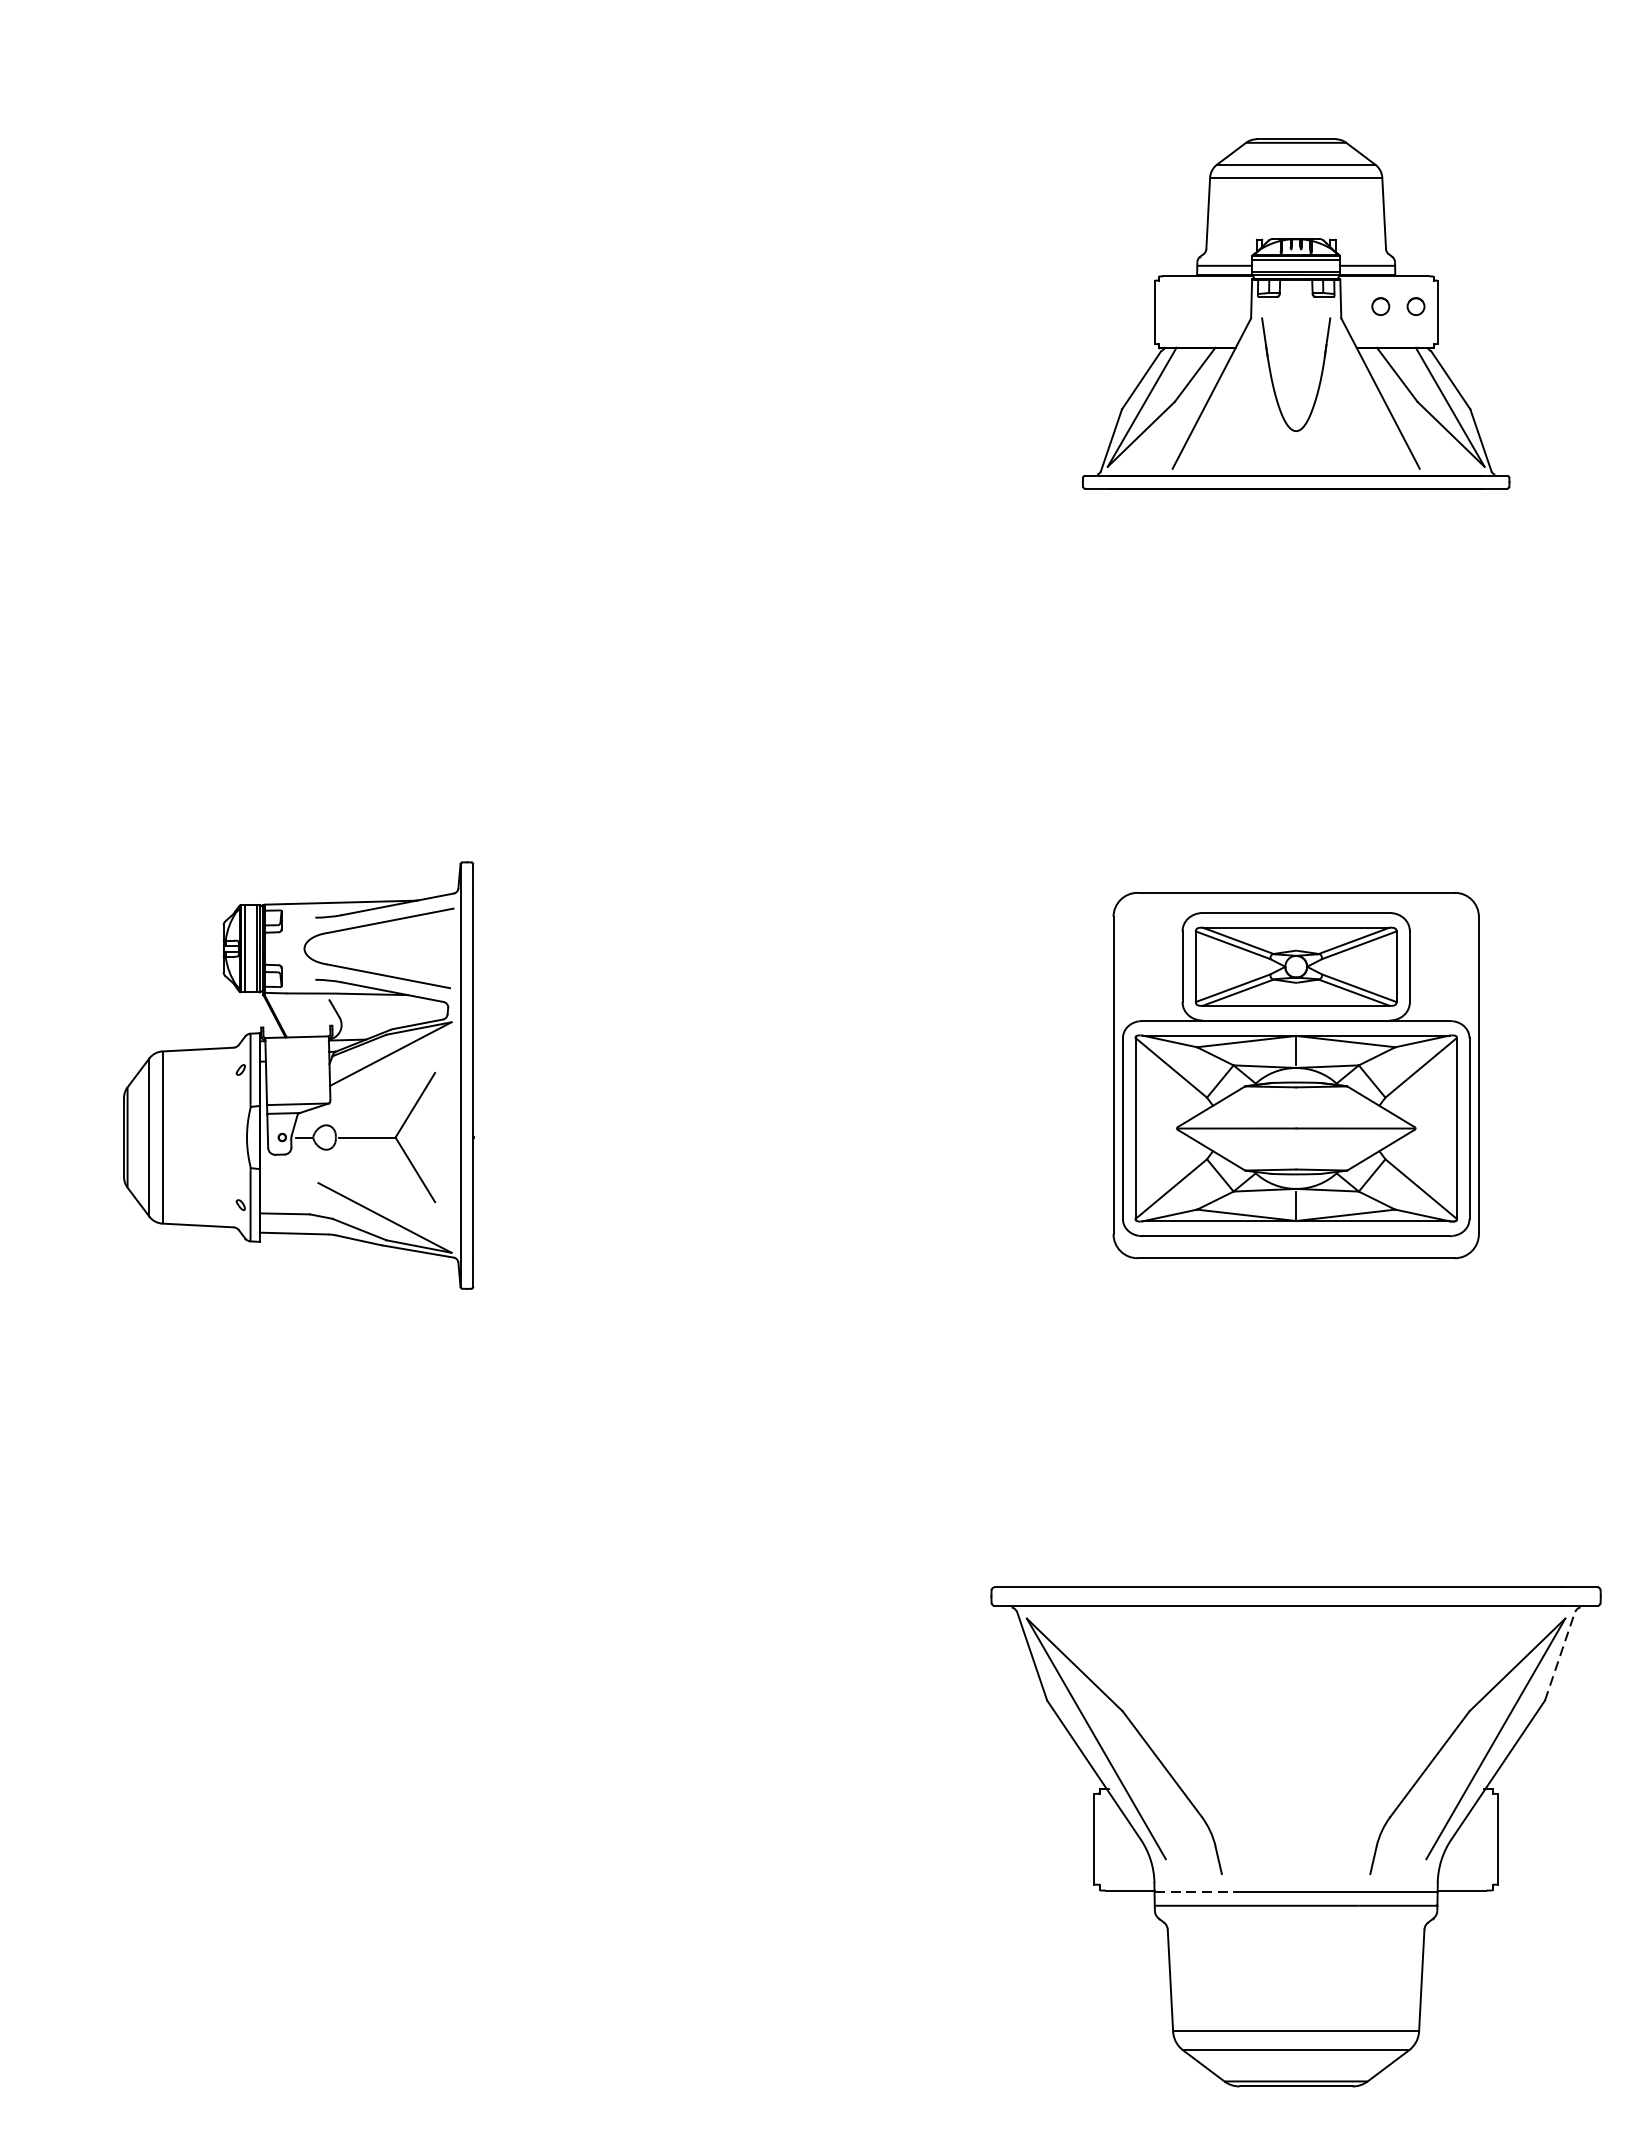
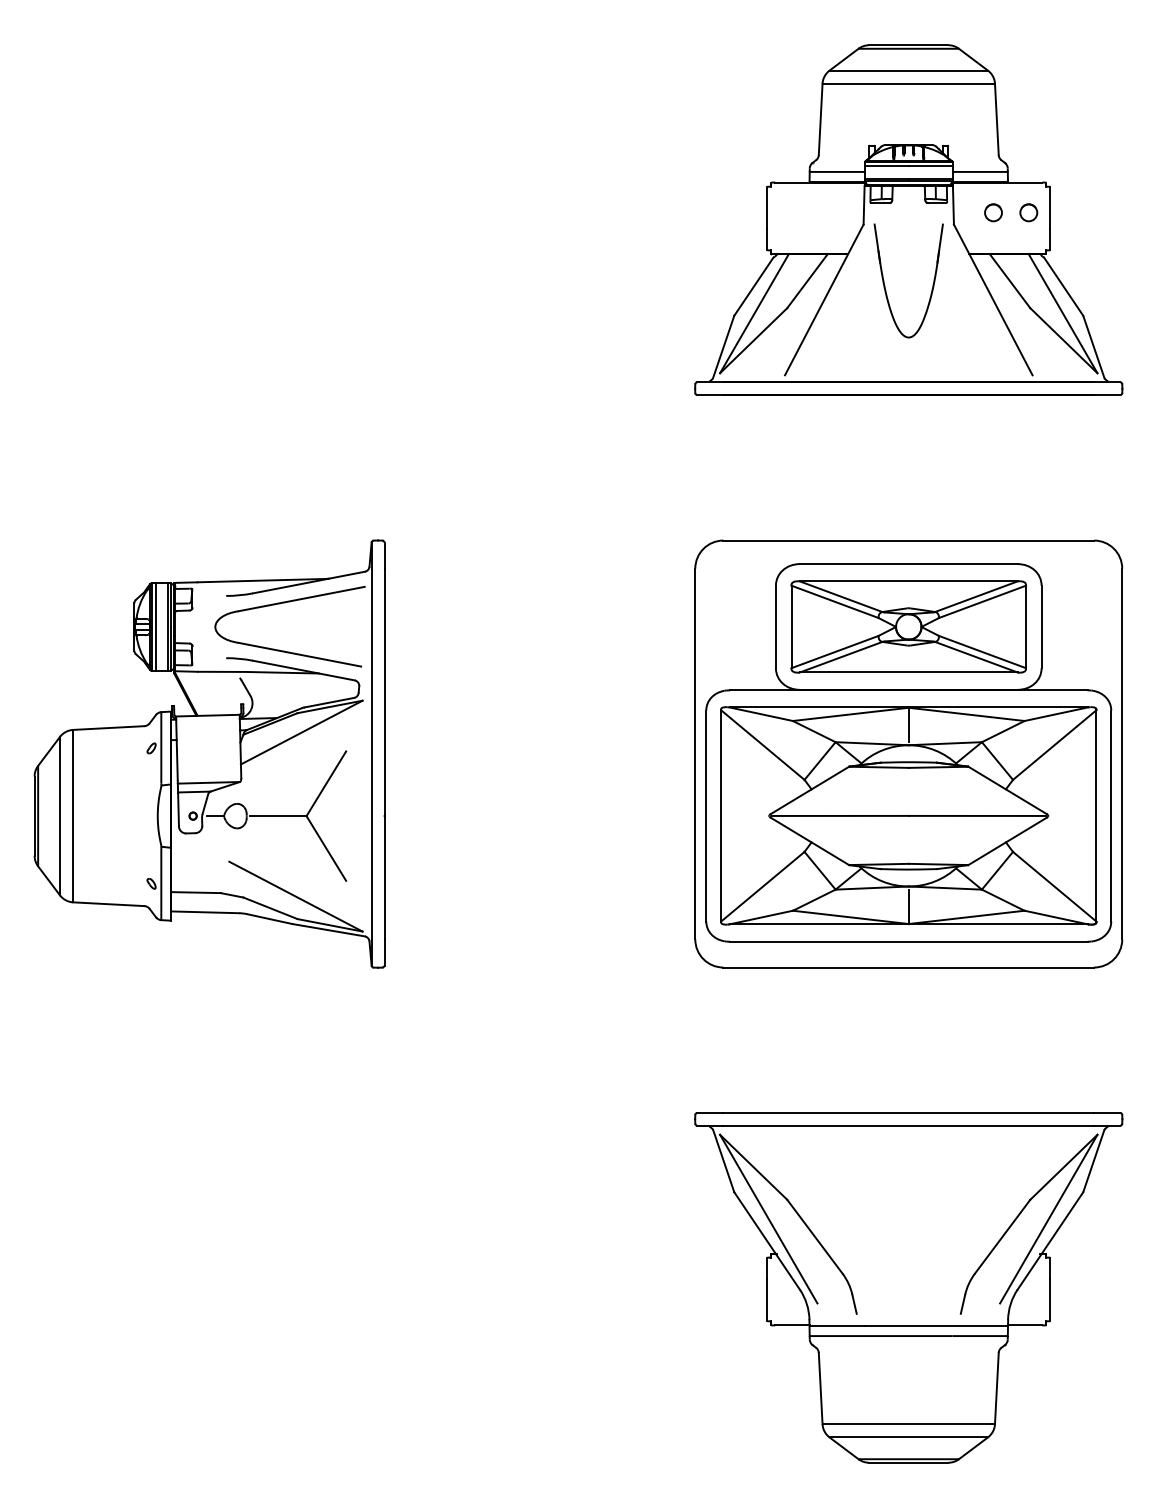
part: (1295, 313) -> (908, 219), size x1.43
part: (298, 1074) -> (209, 753), size x1.43
part: (1295, 1074) -> (908, 753), size x1.67
line: (1559, 1656) -> (1093, 1161), dashed -> solid
line: (1194, 1892) -> (837, 1326), dashed -> solid

